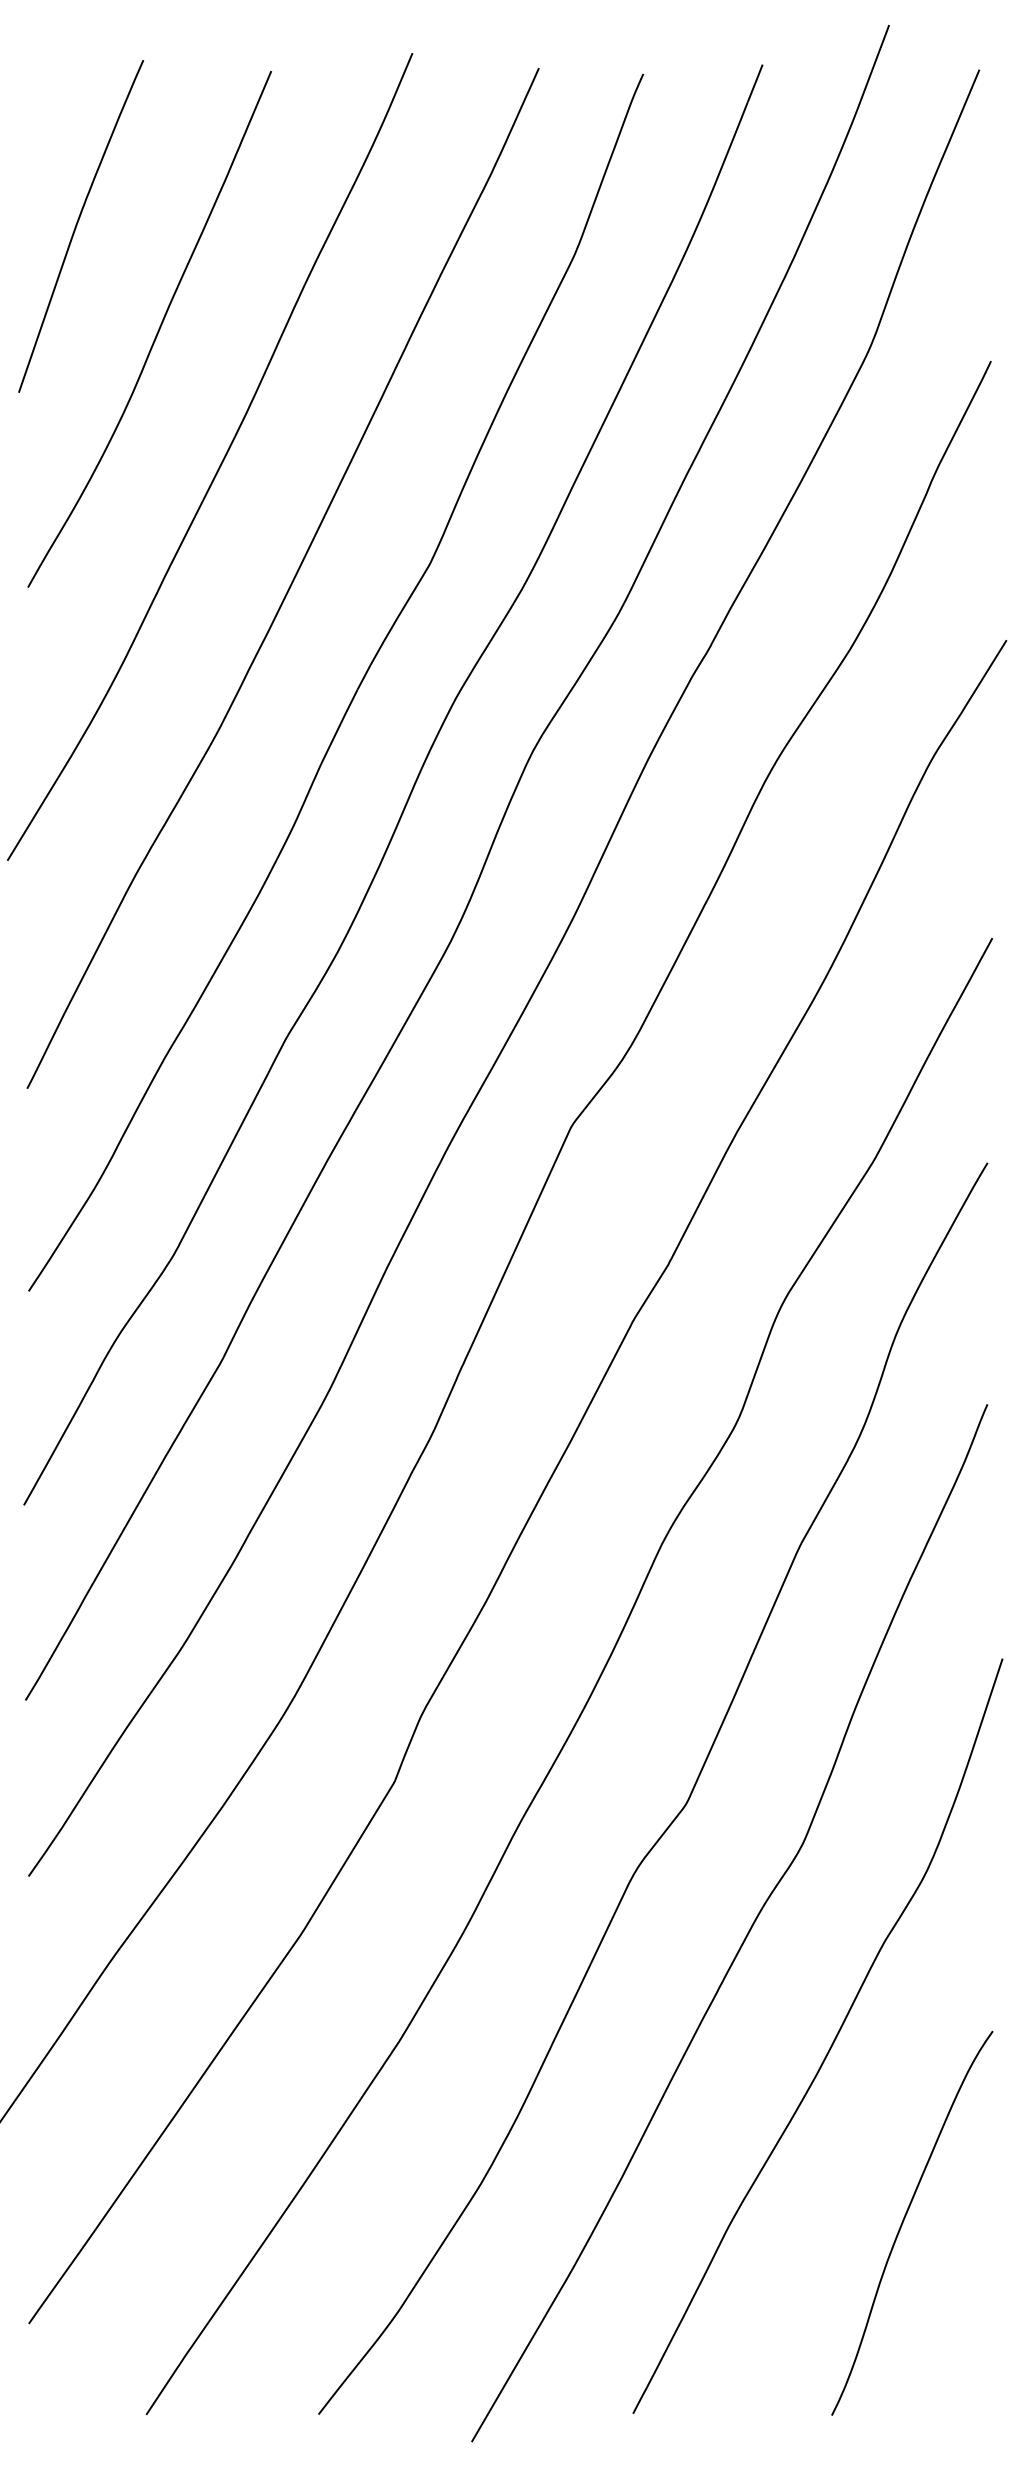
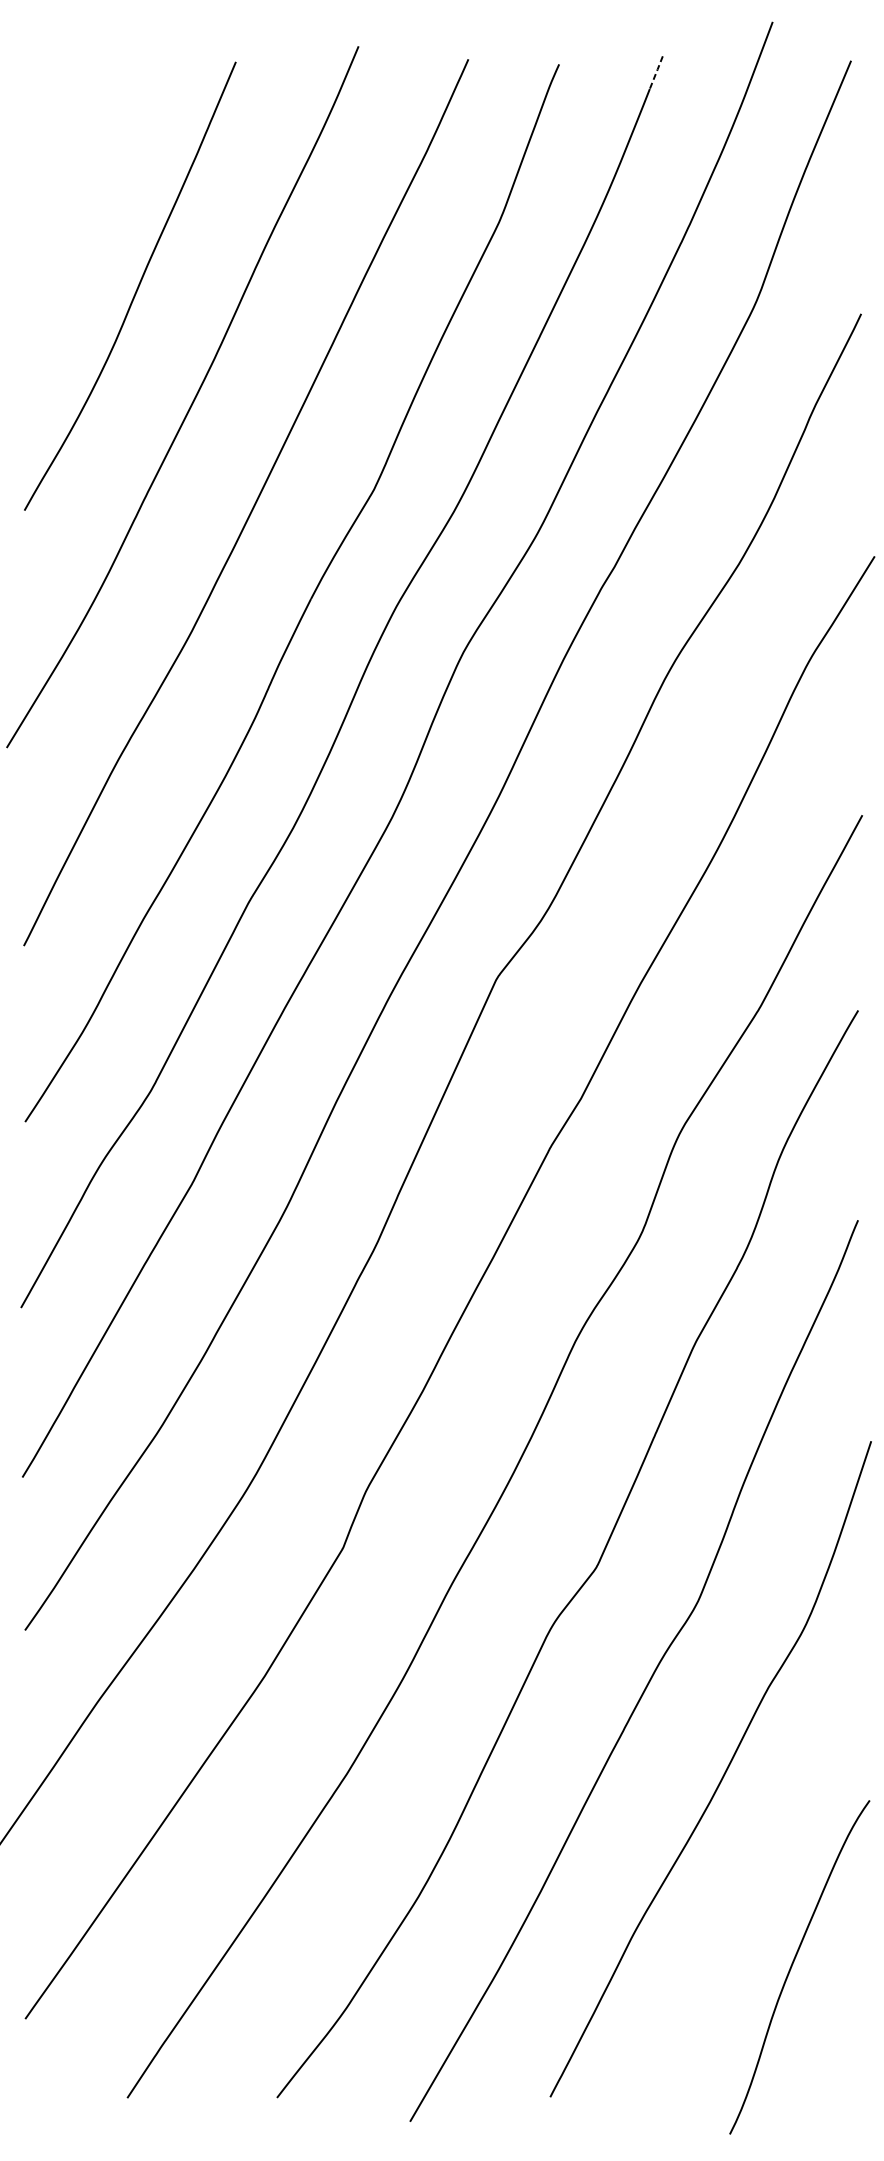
line: (755, 83) -> (656, 72), solid -> dashed
curve: (77, 225) -> (67, 196), removed
curve: (905, 2218) -> (793, 1963), moved

